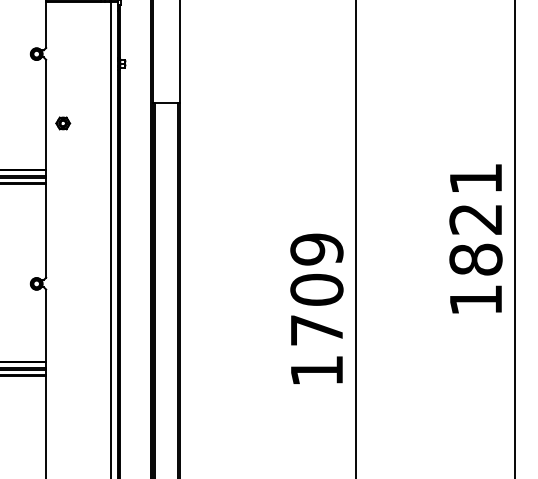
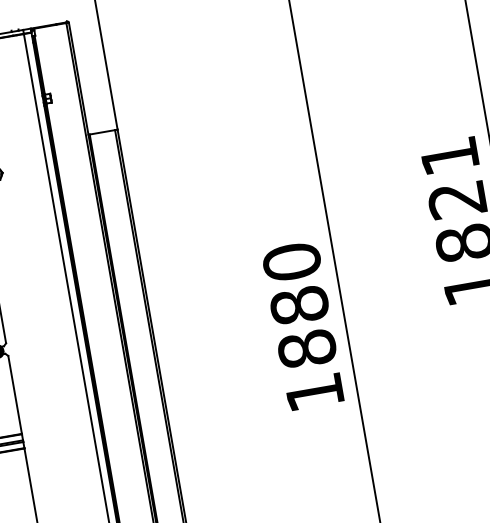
text: (316, 289) -> (299, 305), 1709 -> 1880

